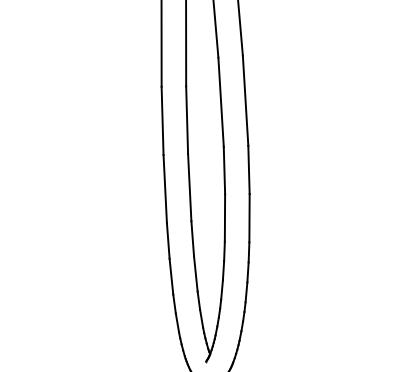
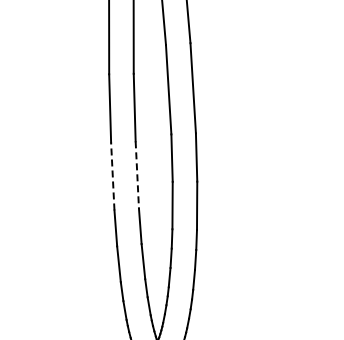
line: (189, 187) -> (137, 175), solid -> dashed
line: (165, 188) -> (113, 176), solid -> dashed

